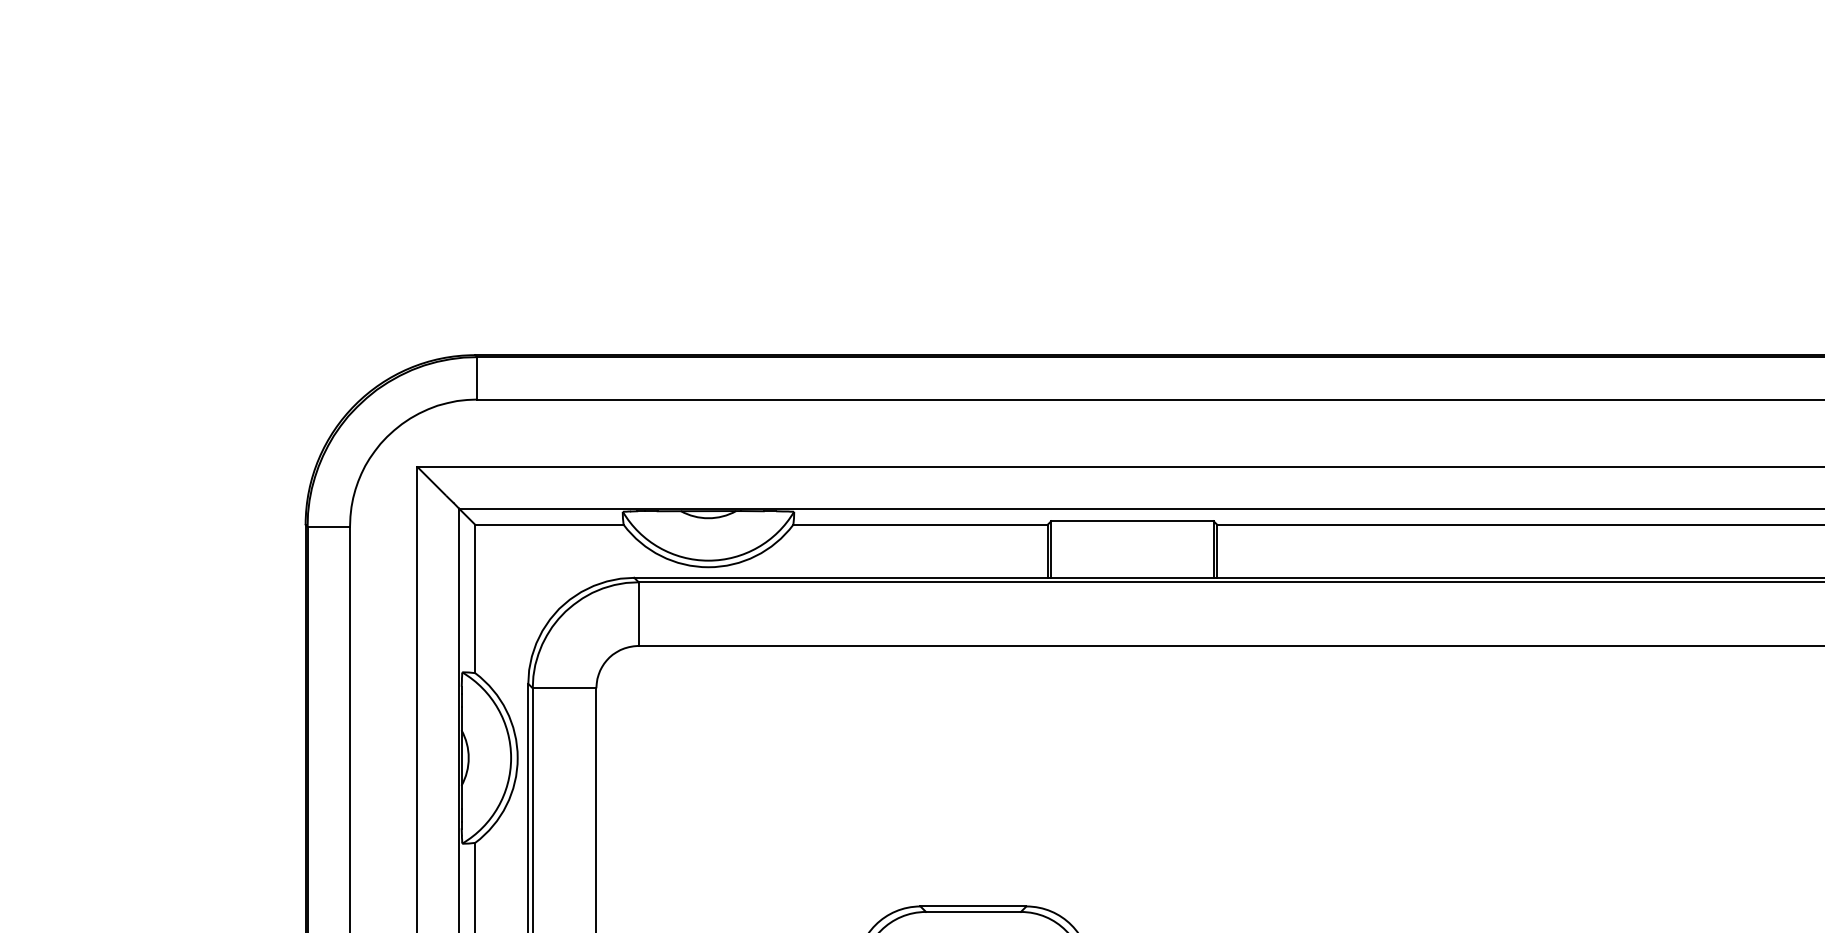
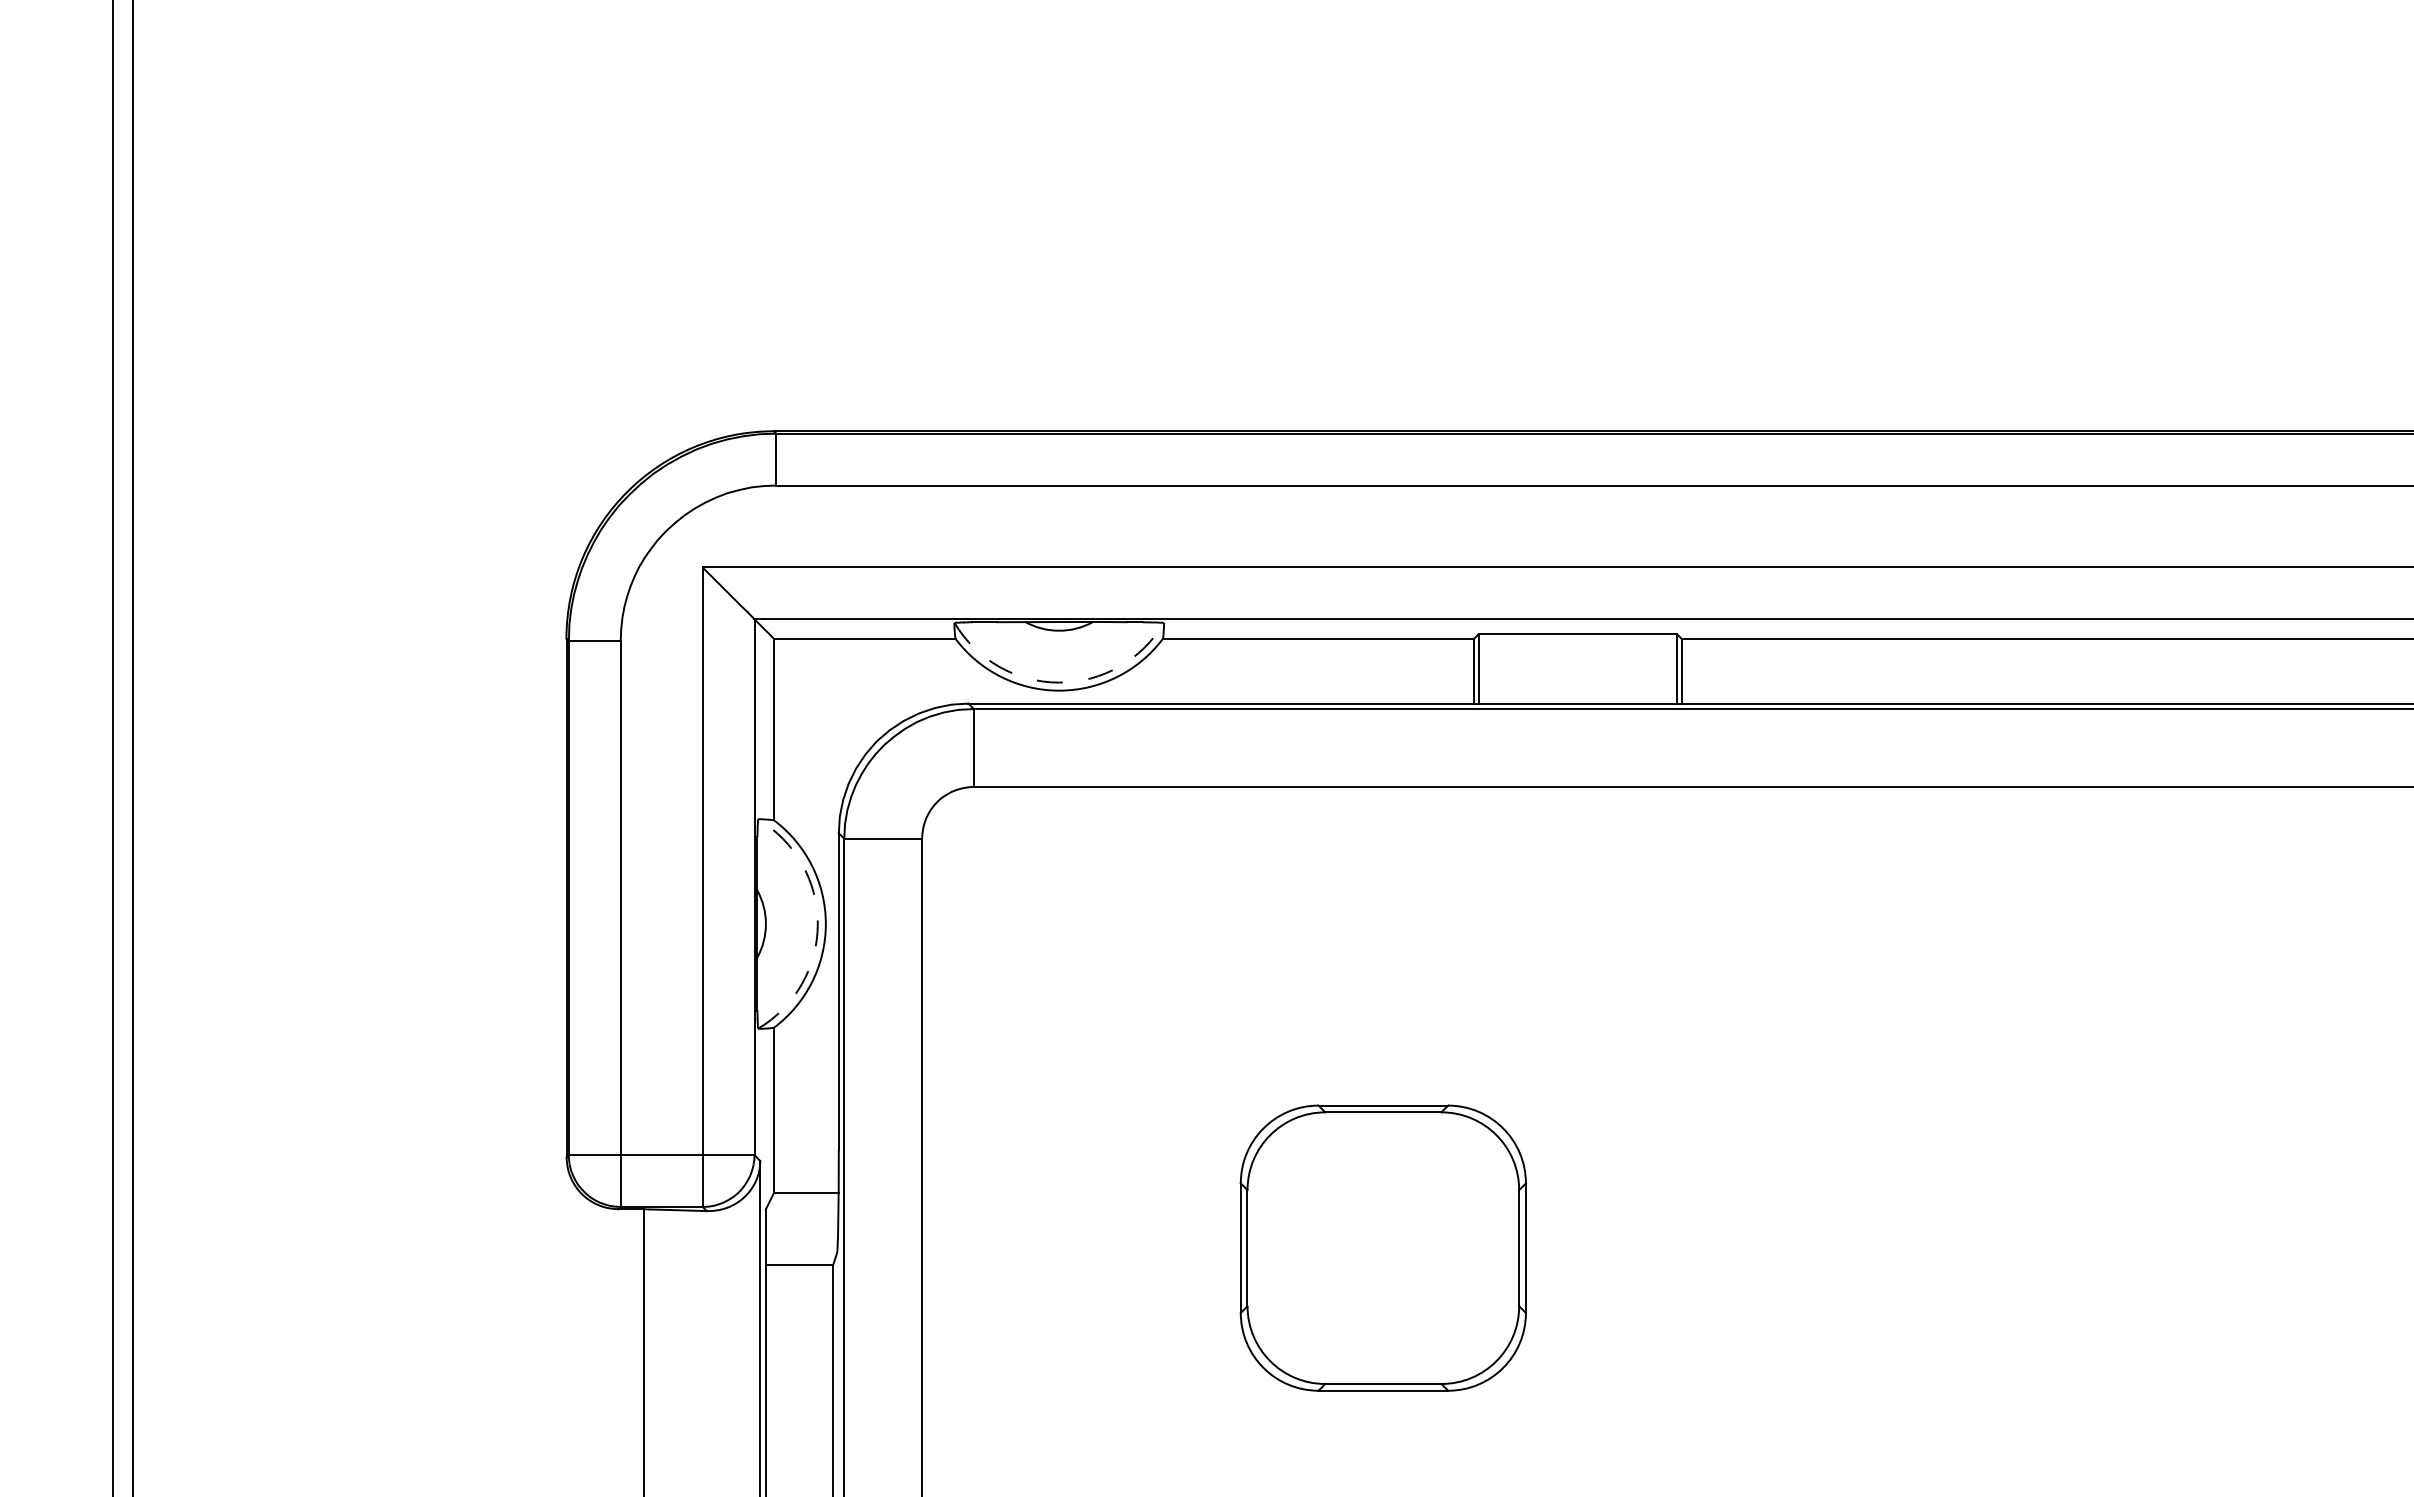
arc: (708, 560) -> (1059, 682), solid -> dashed
arc: (510, 758) -> (817, 924), solid -> dashed

